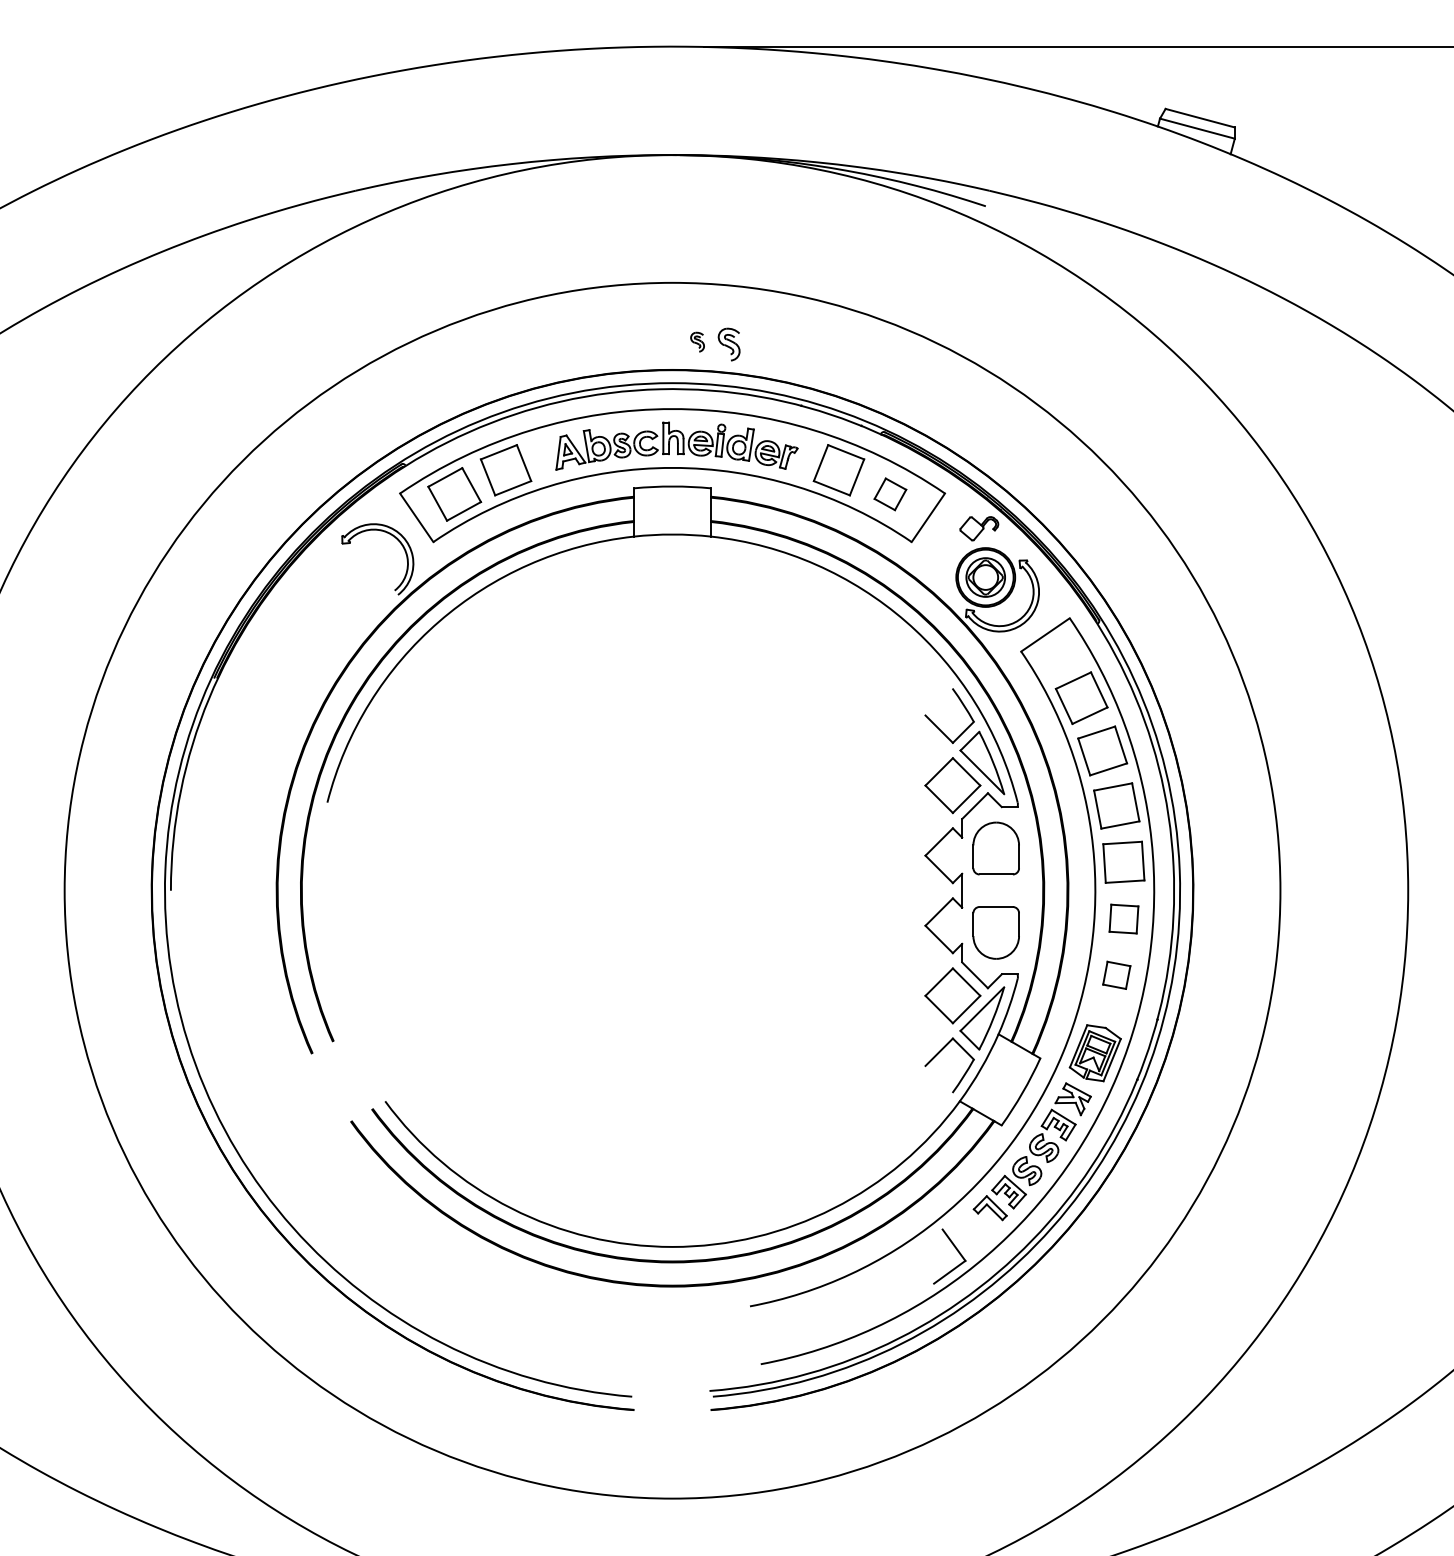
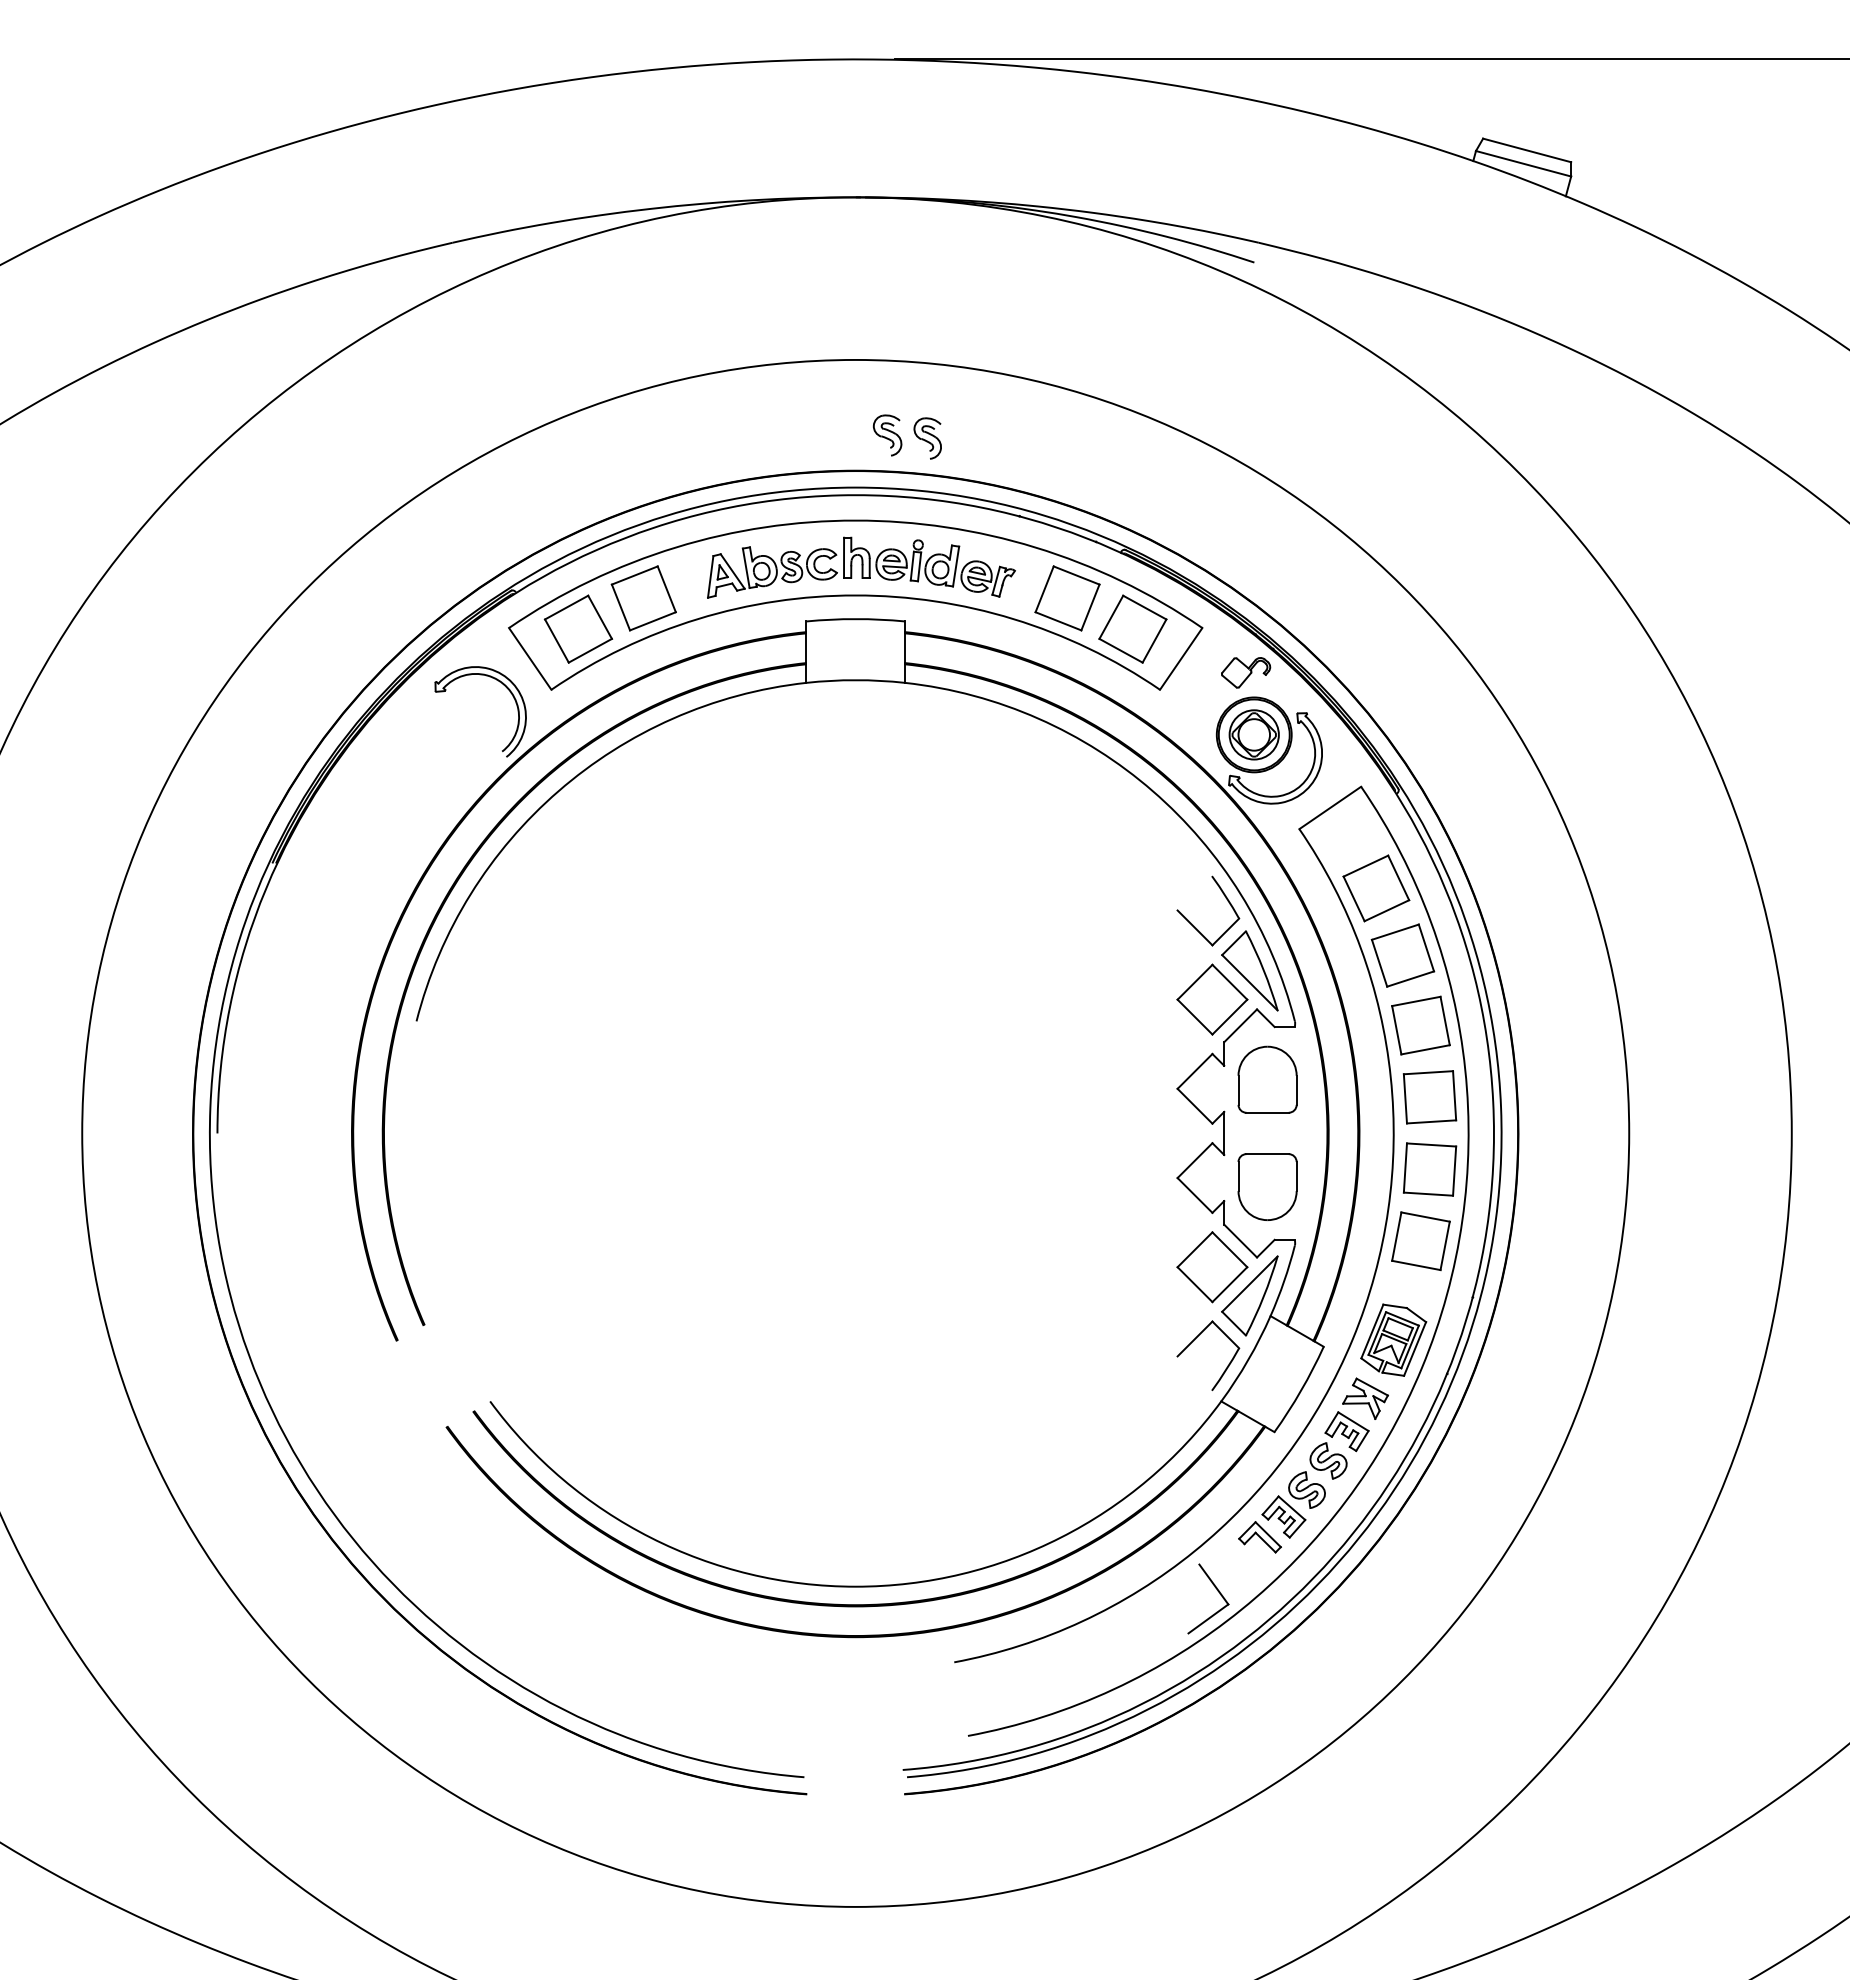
part: (697, 342) -> (887, 435), size x1.67
part: (890, 493) -> (1132, 628), size x1.67
part: (1124, 919) -> (1430, 1169), size x1.43
part: (1116, 974) -> (1420, 1240), size x1.67

